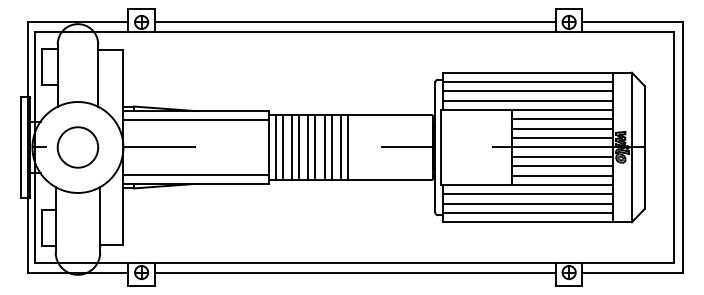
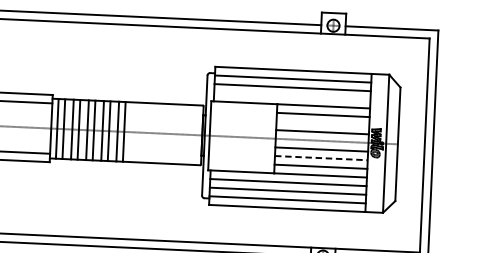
line: (527, 100) -> (291, 96), removed
line: (562, 128) -> (322, 123), removed
line: (563, 166) -> (322, 158), solid -> dashed

